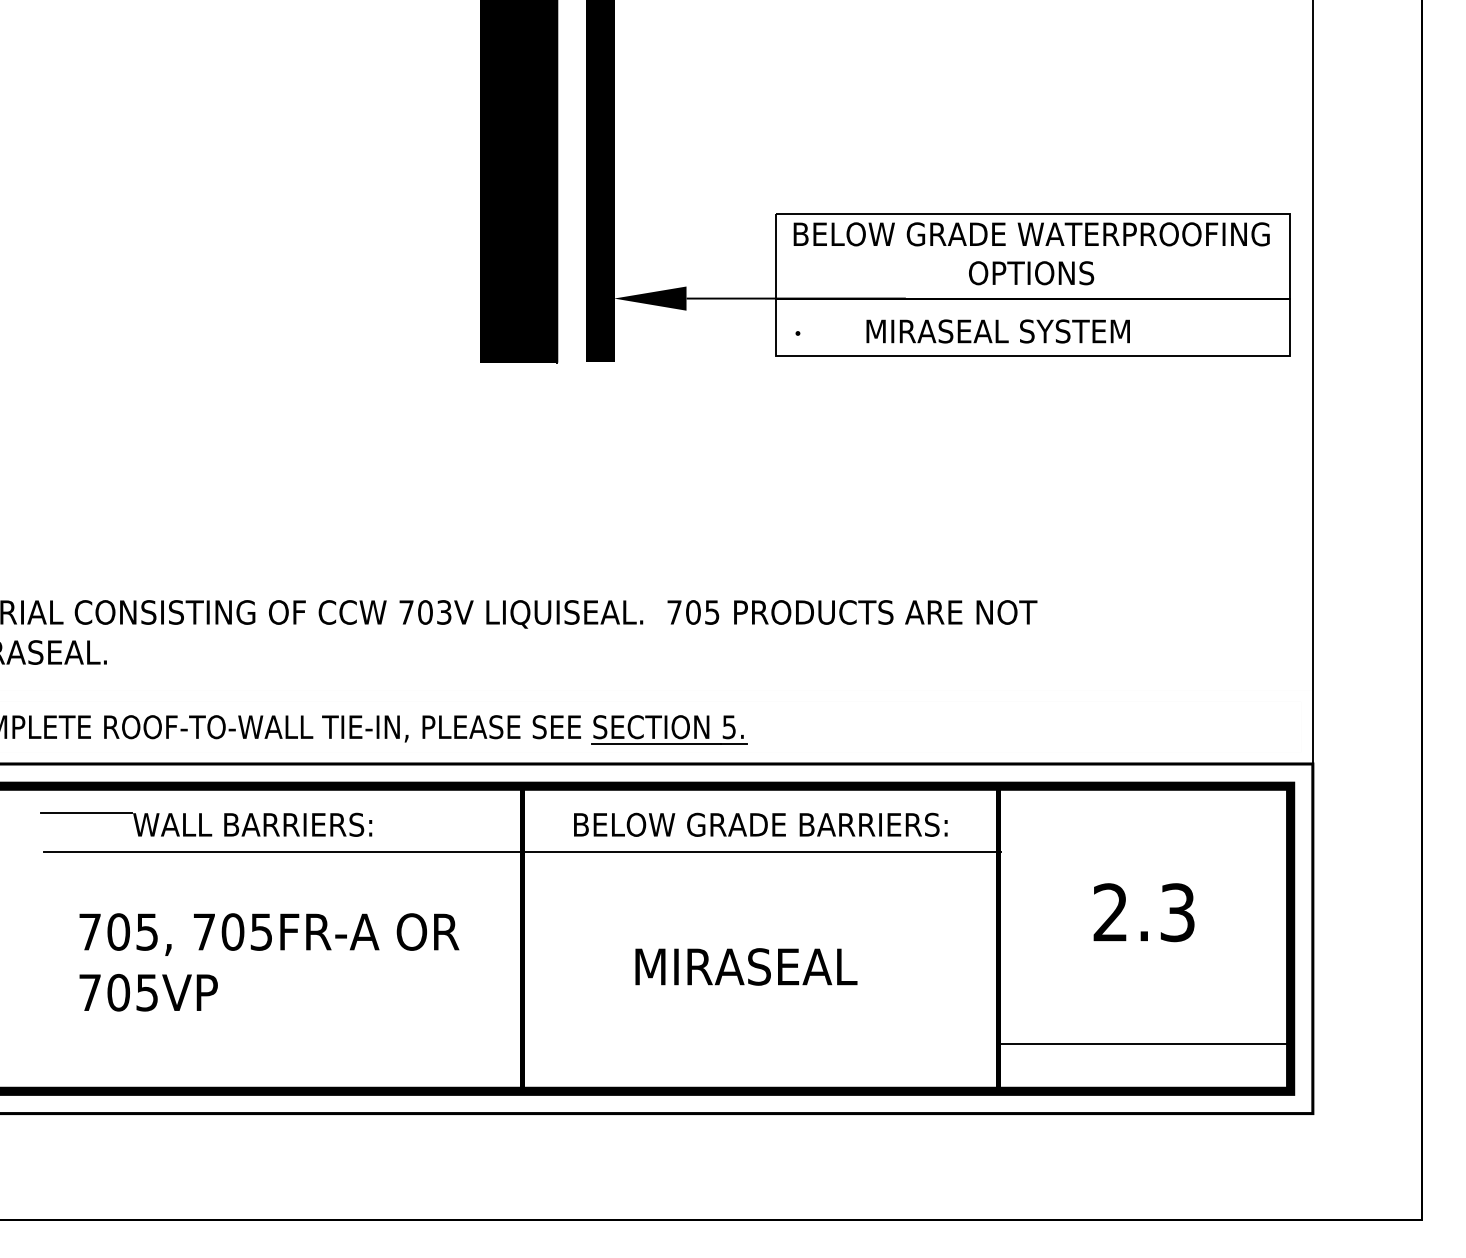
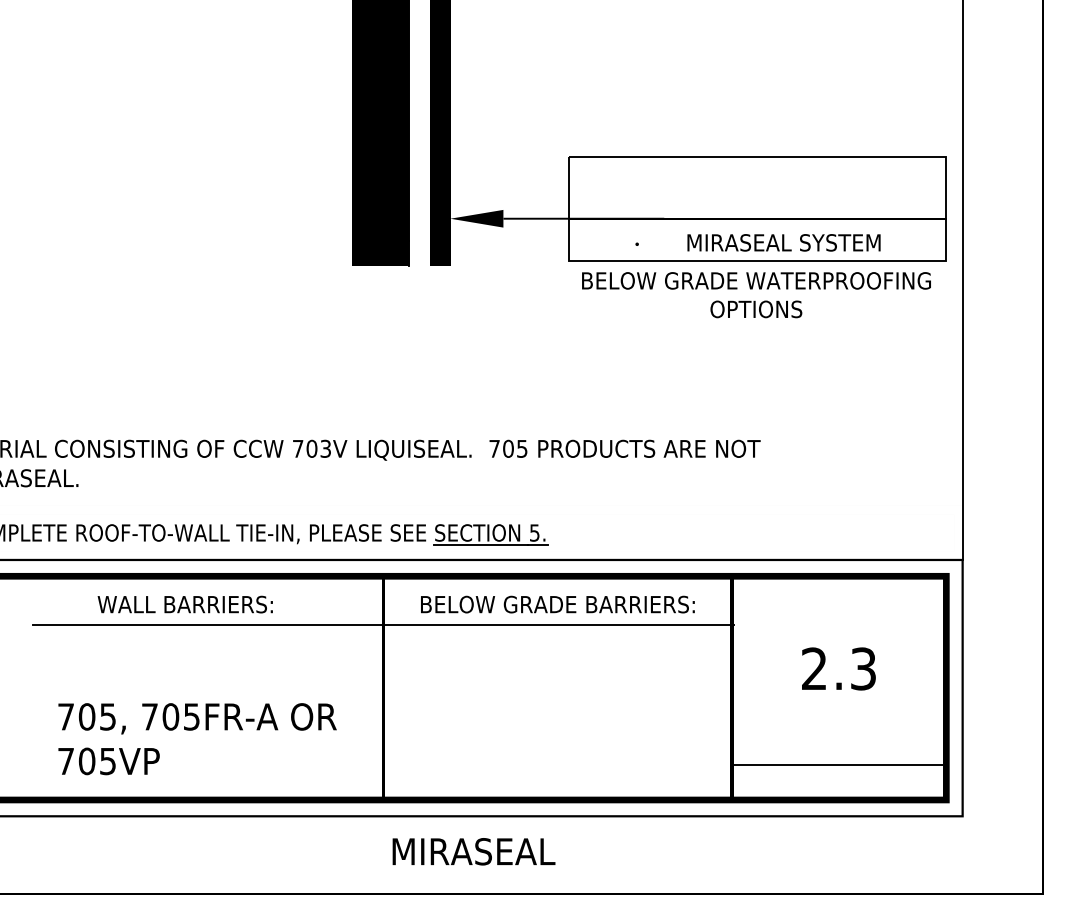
text: (1031, 253) -> (756, 294), moved
text: (962, 331) -> (757, 242), moved
line: (86, 813) -> (63, 596), removed
text: (269, 962) -> (197, 739), moved
text: (746, 966) -> (474, 851), moved

